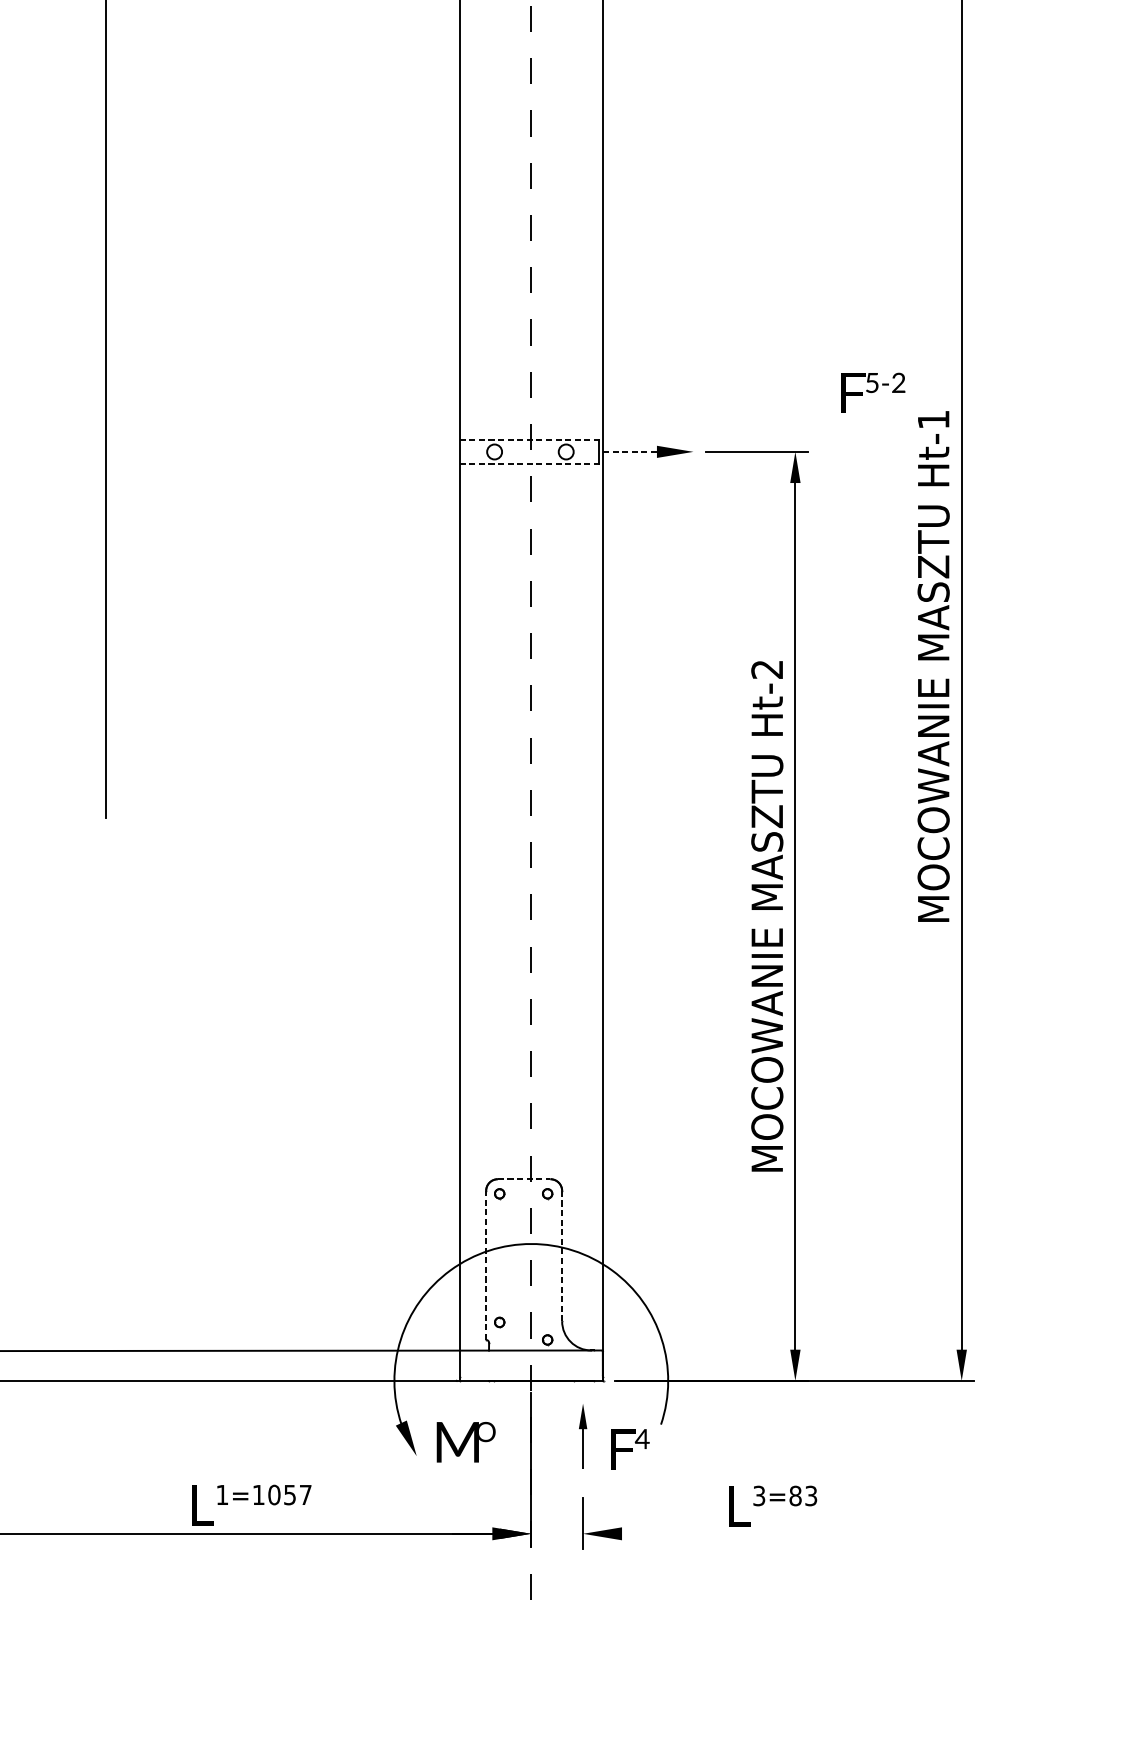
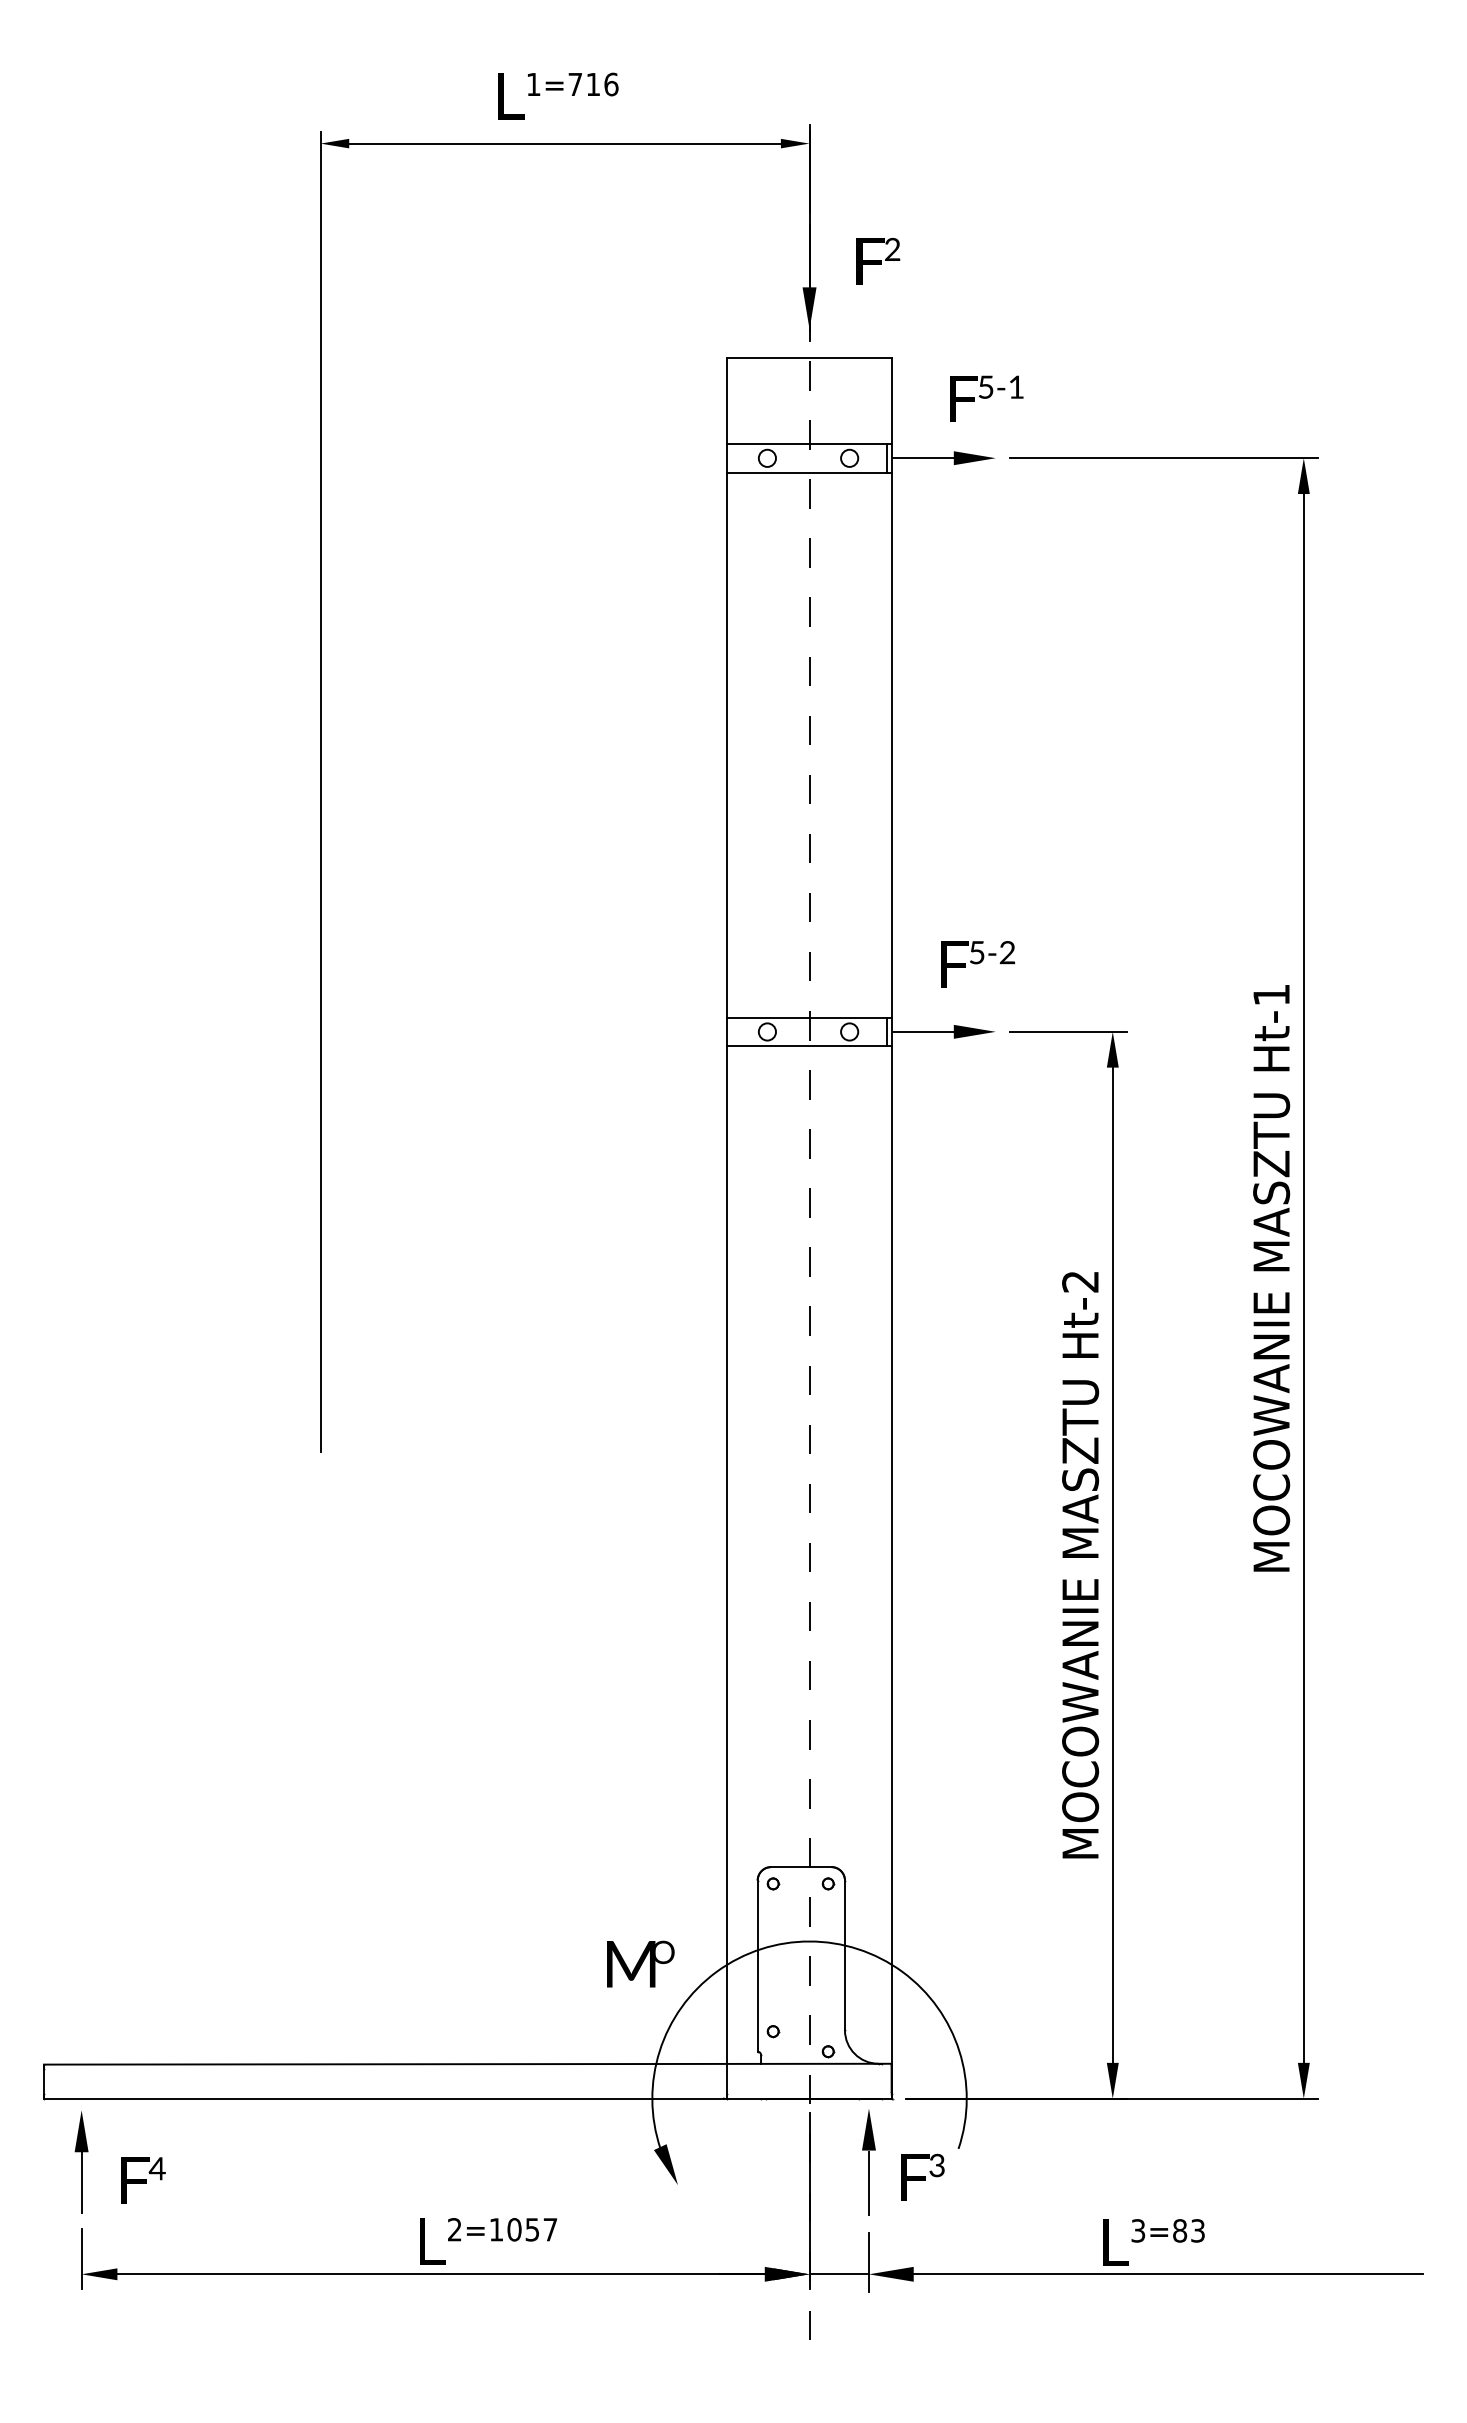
text: (873, 393) -> (978, 964), moved
line: (532, 439) -> (810, 1017), dashed -> solid
line: (629, 451) -> (922, 1031), dashed -> solid
line: (532, 464) -> (810, 1046), dashed -> solid
line: (524, 1179) -> (801, 1867), dashed -> solid
line: (561, 1256) -> (844, 1955), dashed -> solid
line: (485, 1265) -> (757, 1966), dashed -> solid
part: (582, 1436) -> (868, 2162), size x1.43
text: (641, 1439) -> (936, 2165), 4 -> 3
text: (465, 1441) -> (640, 1963), moved
text: (222, 1494) -> (454, 2229), 1=1057 -> 2=1057
text: (772, 1506) -> (1153, 2242), moved
line: (556, 1533) -> (838, 2274), added
line: (843, 1533) -> (1167, 2274), added

